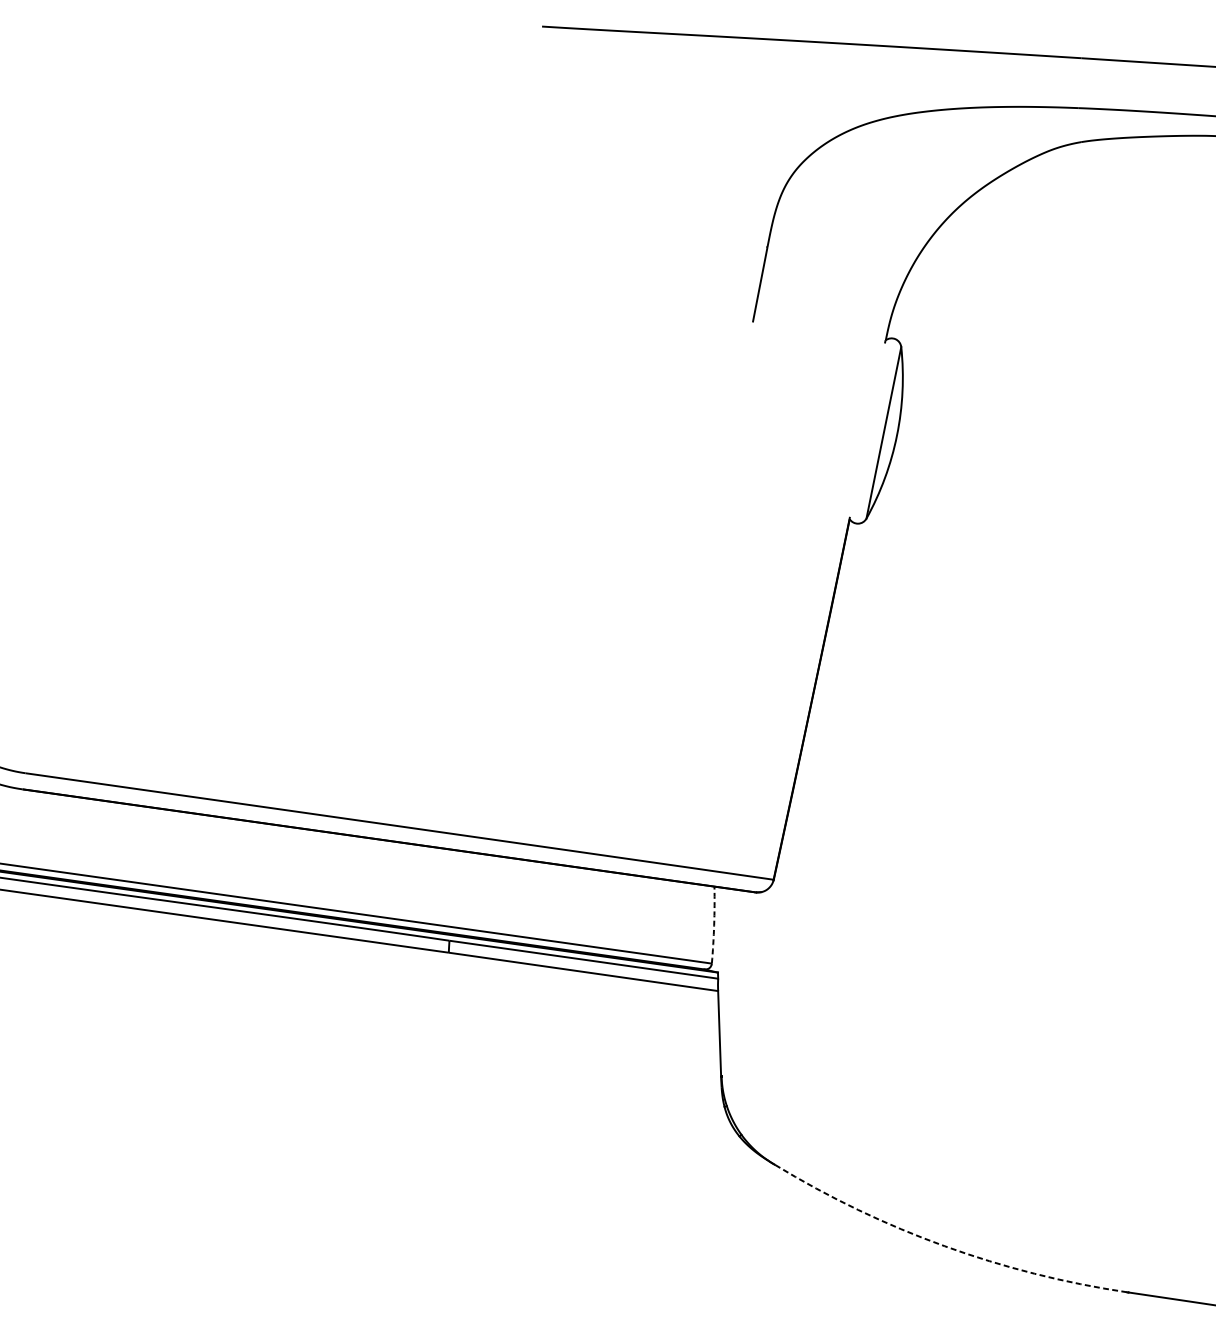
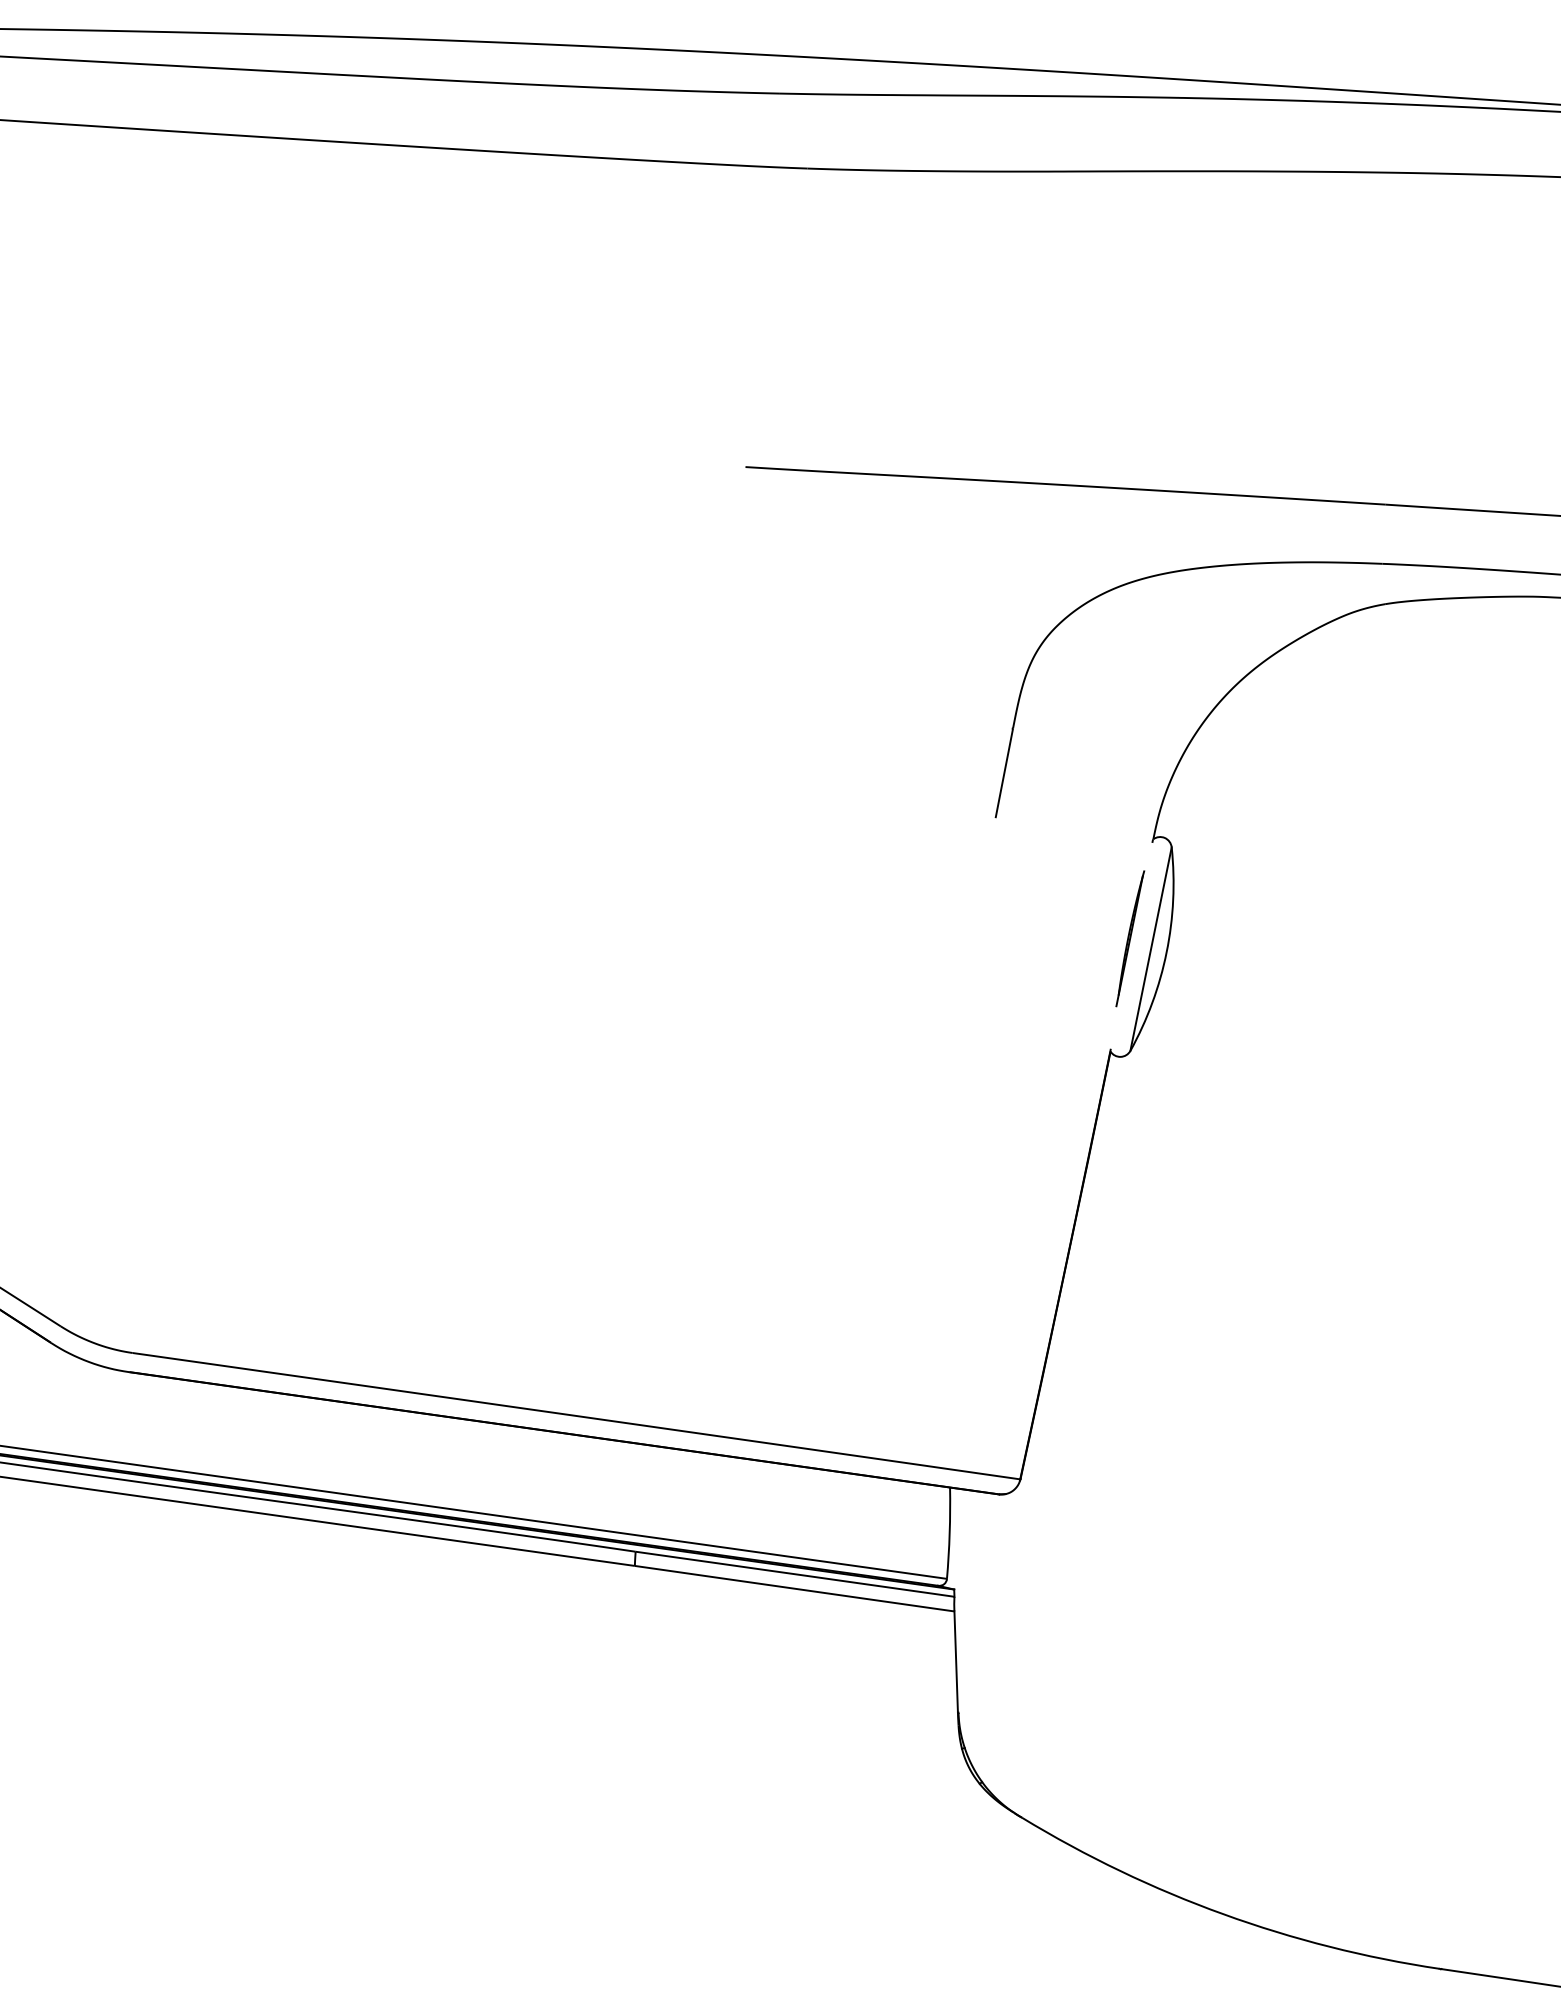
part: (866, 423) -> (1130, 938), added
arc: (713, 925) -> (949, 1533), dashed -> solid
arc: (944, 1246) -> (1223, 1914), dashed -> solid

